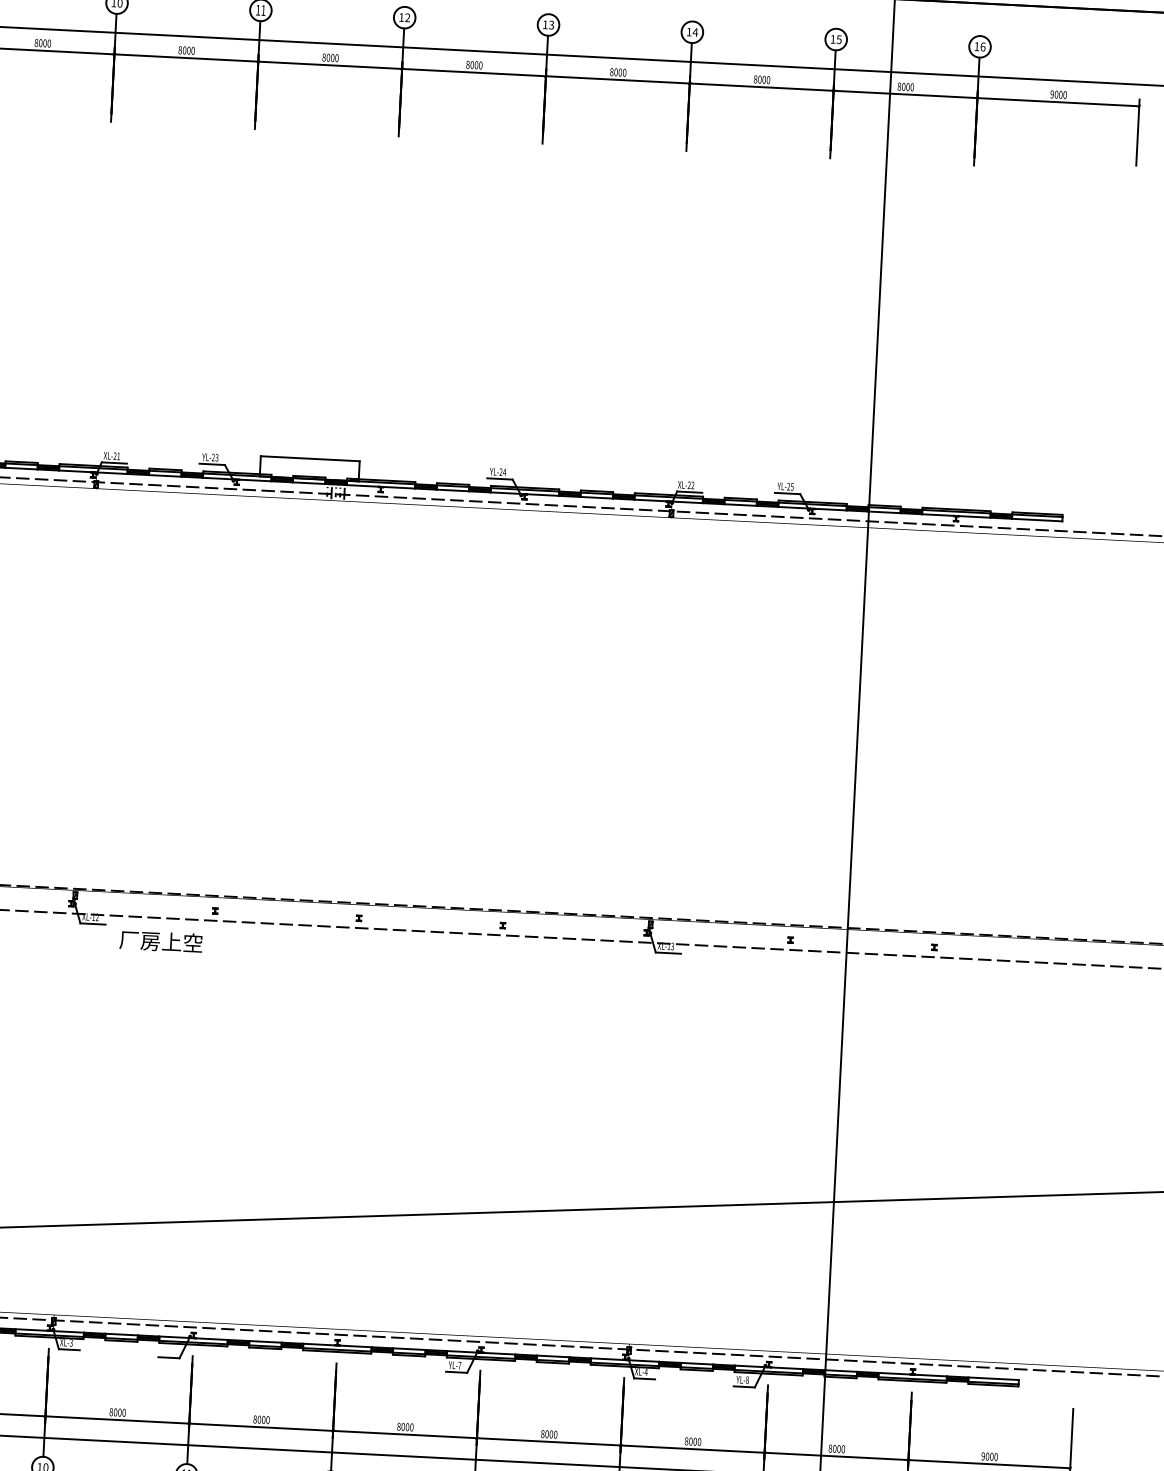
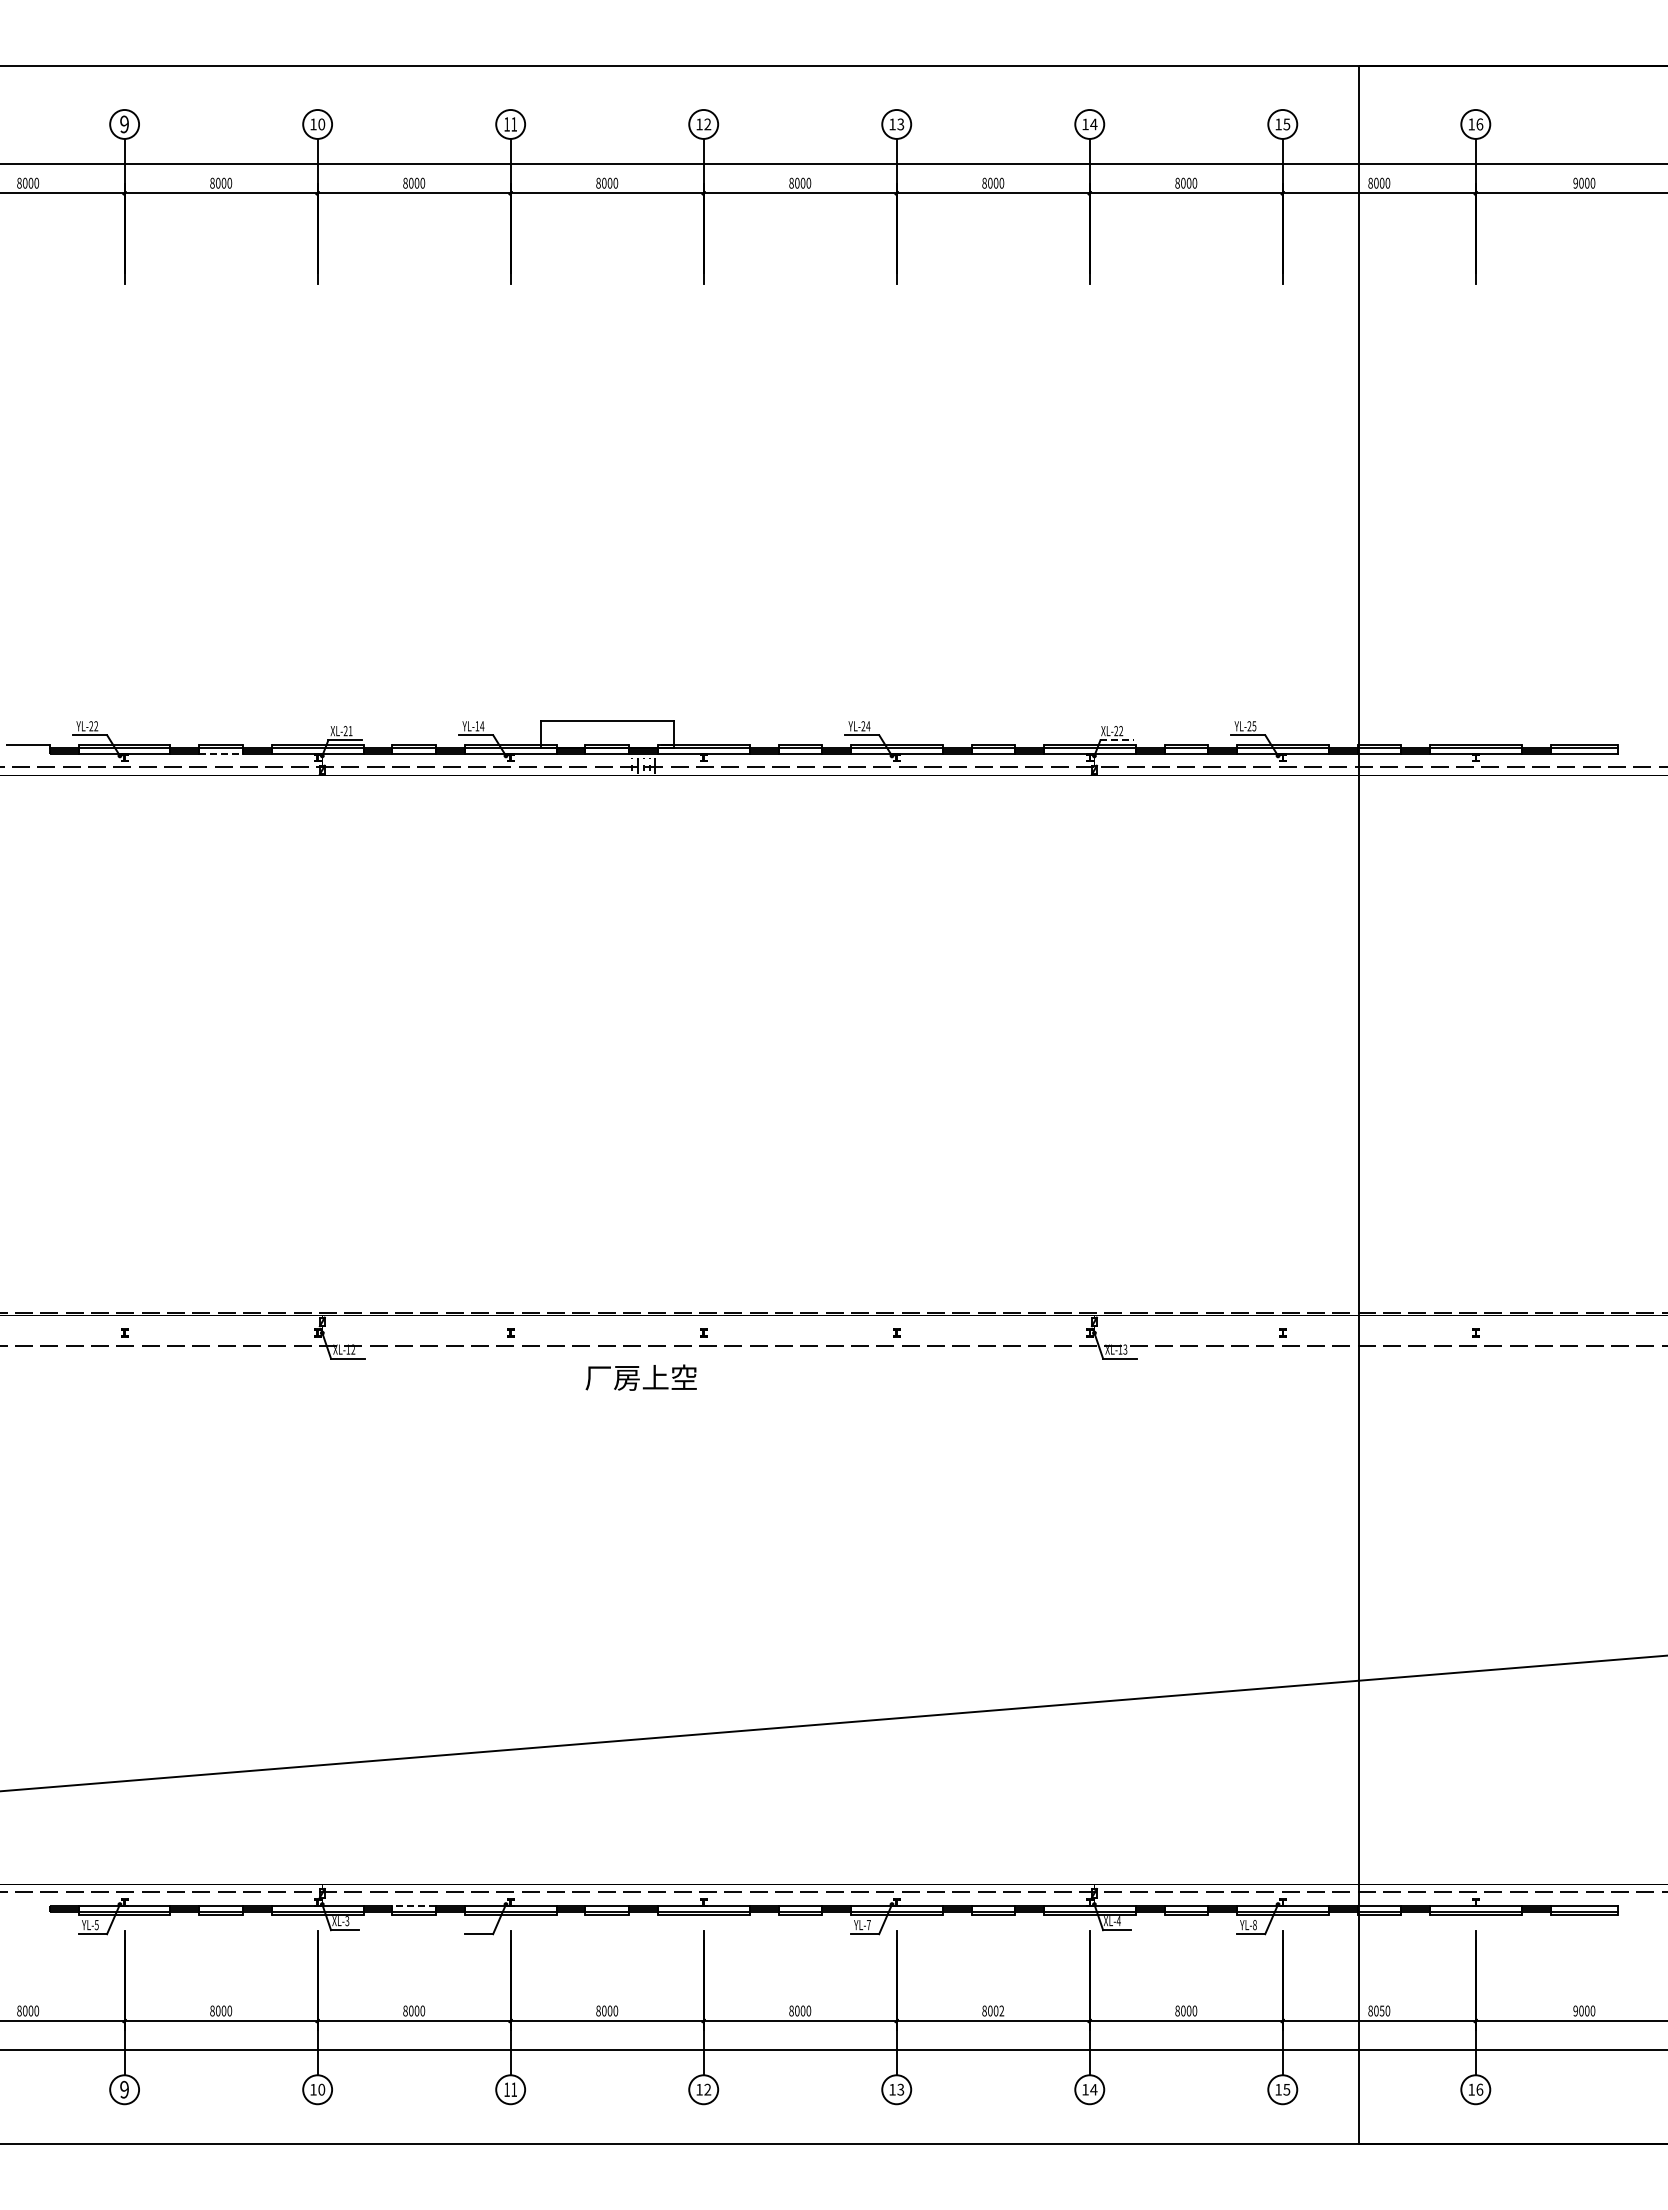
text: (214, 457) -> (479, 726), YL-23 -> YL-14
line: (21, 468) -> (221, 754), solid -> dashed
line: (689, 492) -> (1117, 740), solid -> dashed
text: (160, 941) -> (640, 1377), moved
line: (121, 1334) -> (414, 1906), solid -> dashed
text: (555, 1434) -> (1001, 2010), 8000 -> 8002
text: (838, 1448) -> (1381, 2010), 8000 -> 8050

